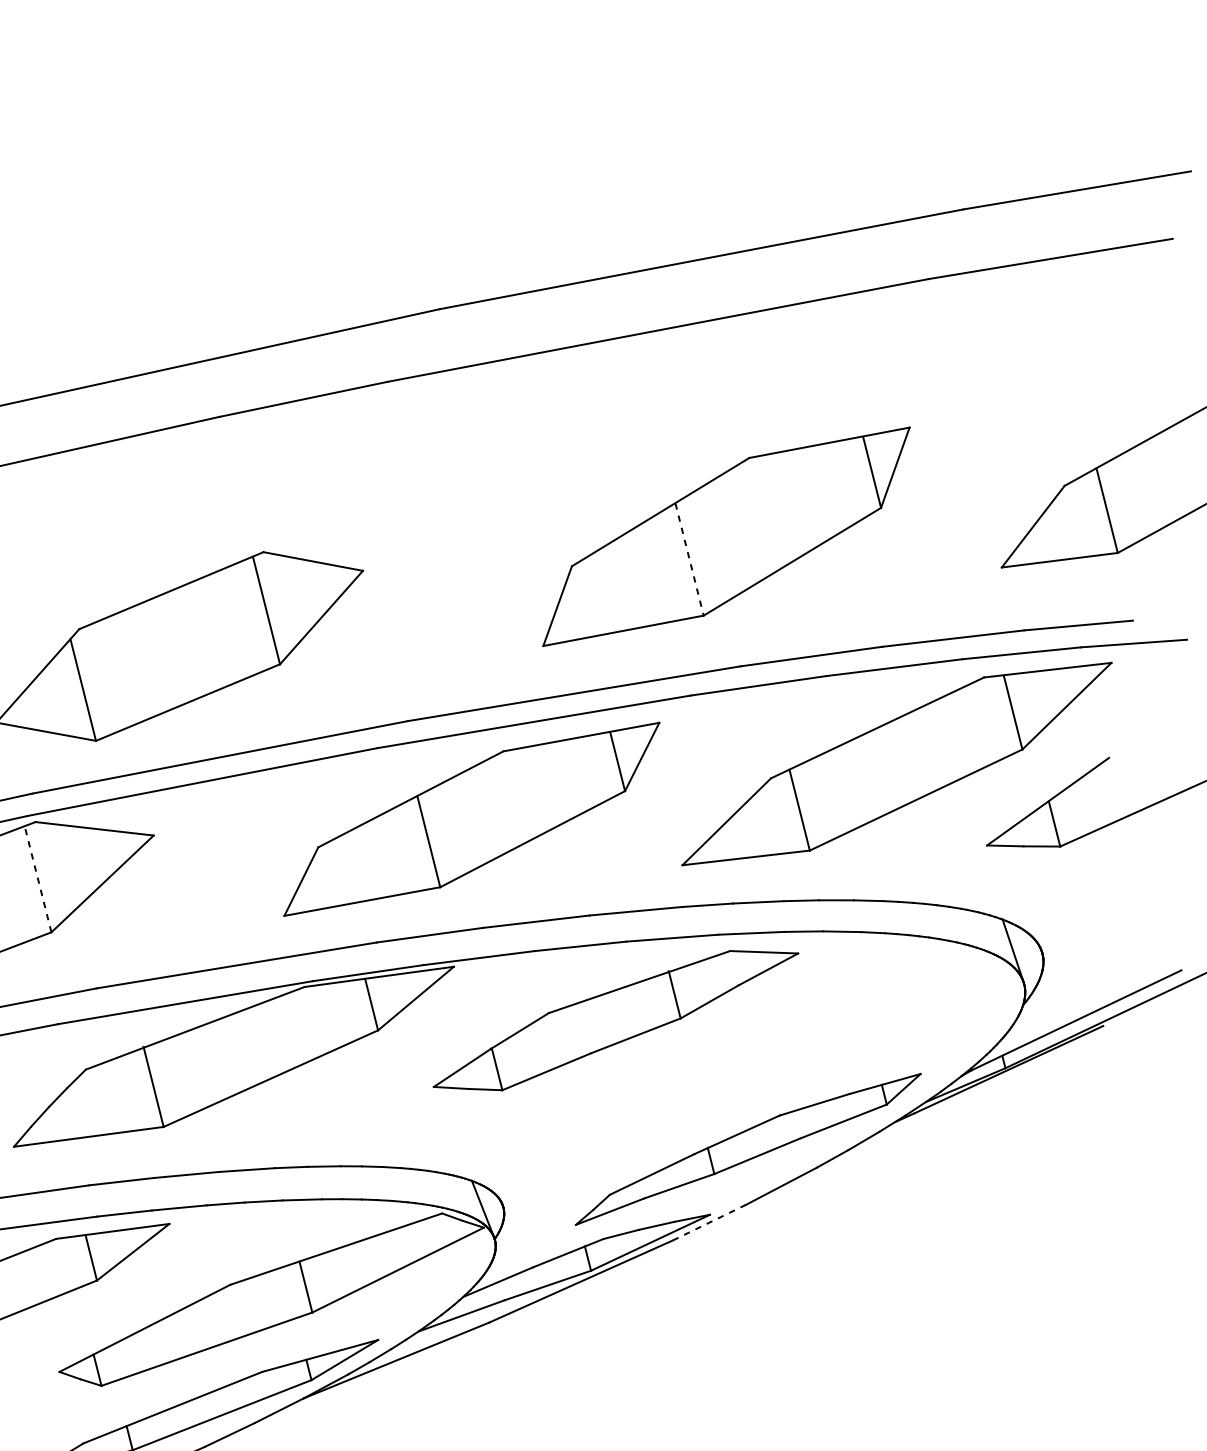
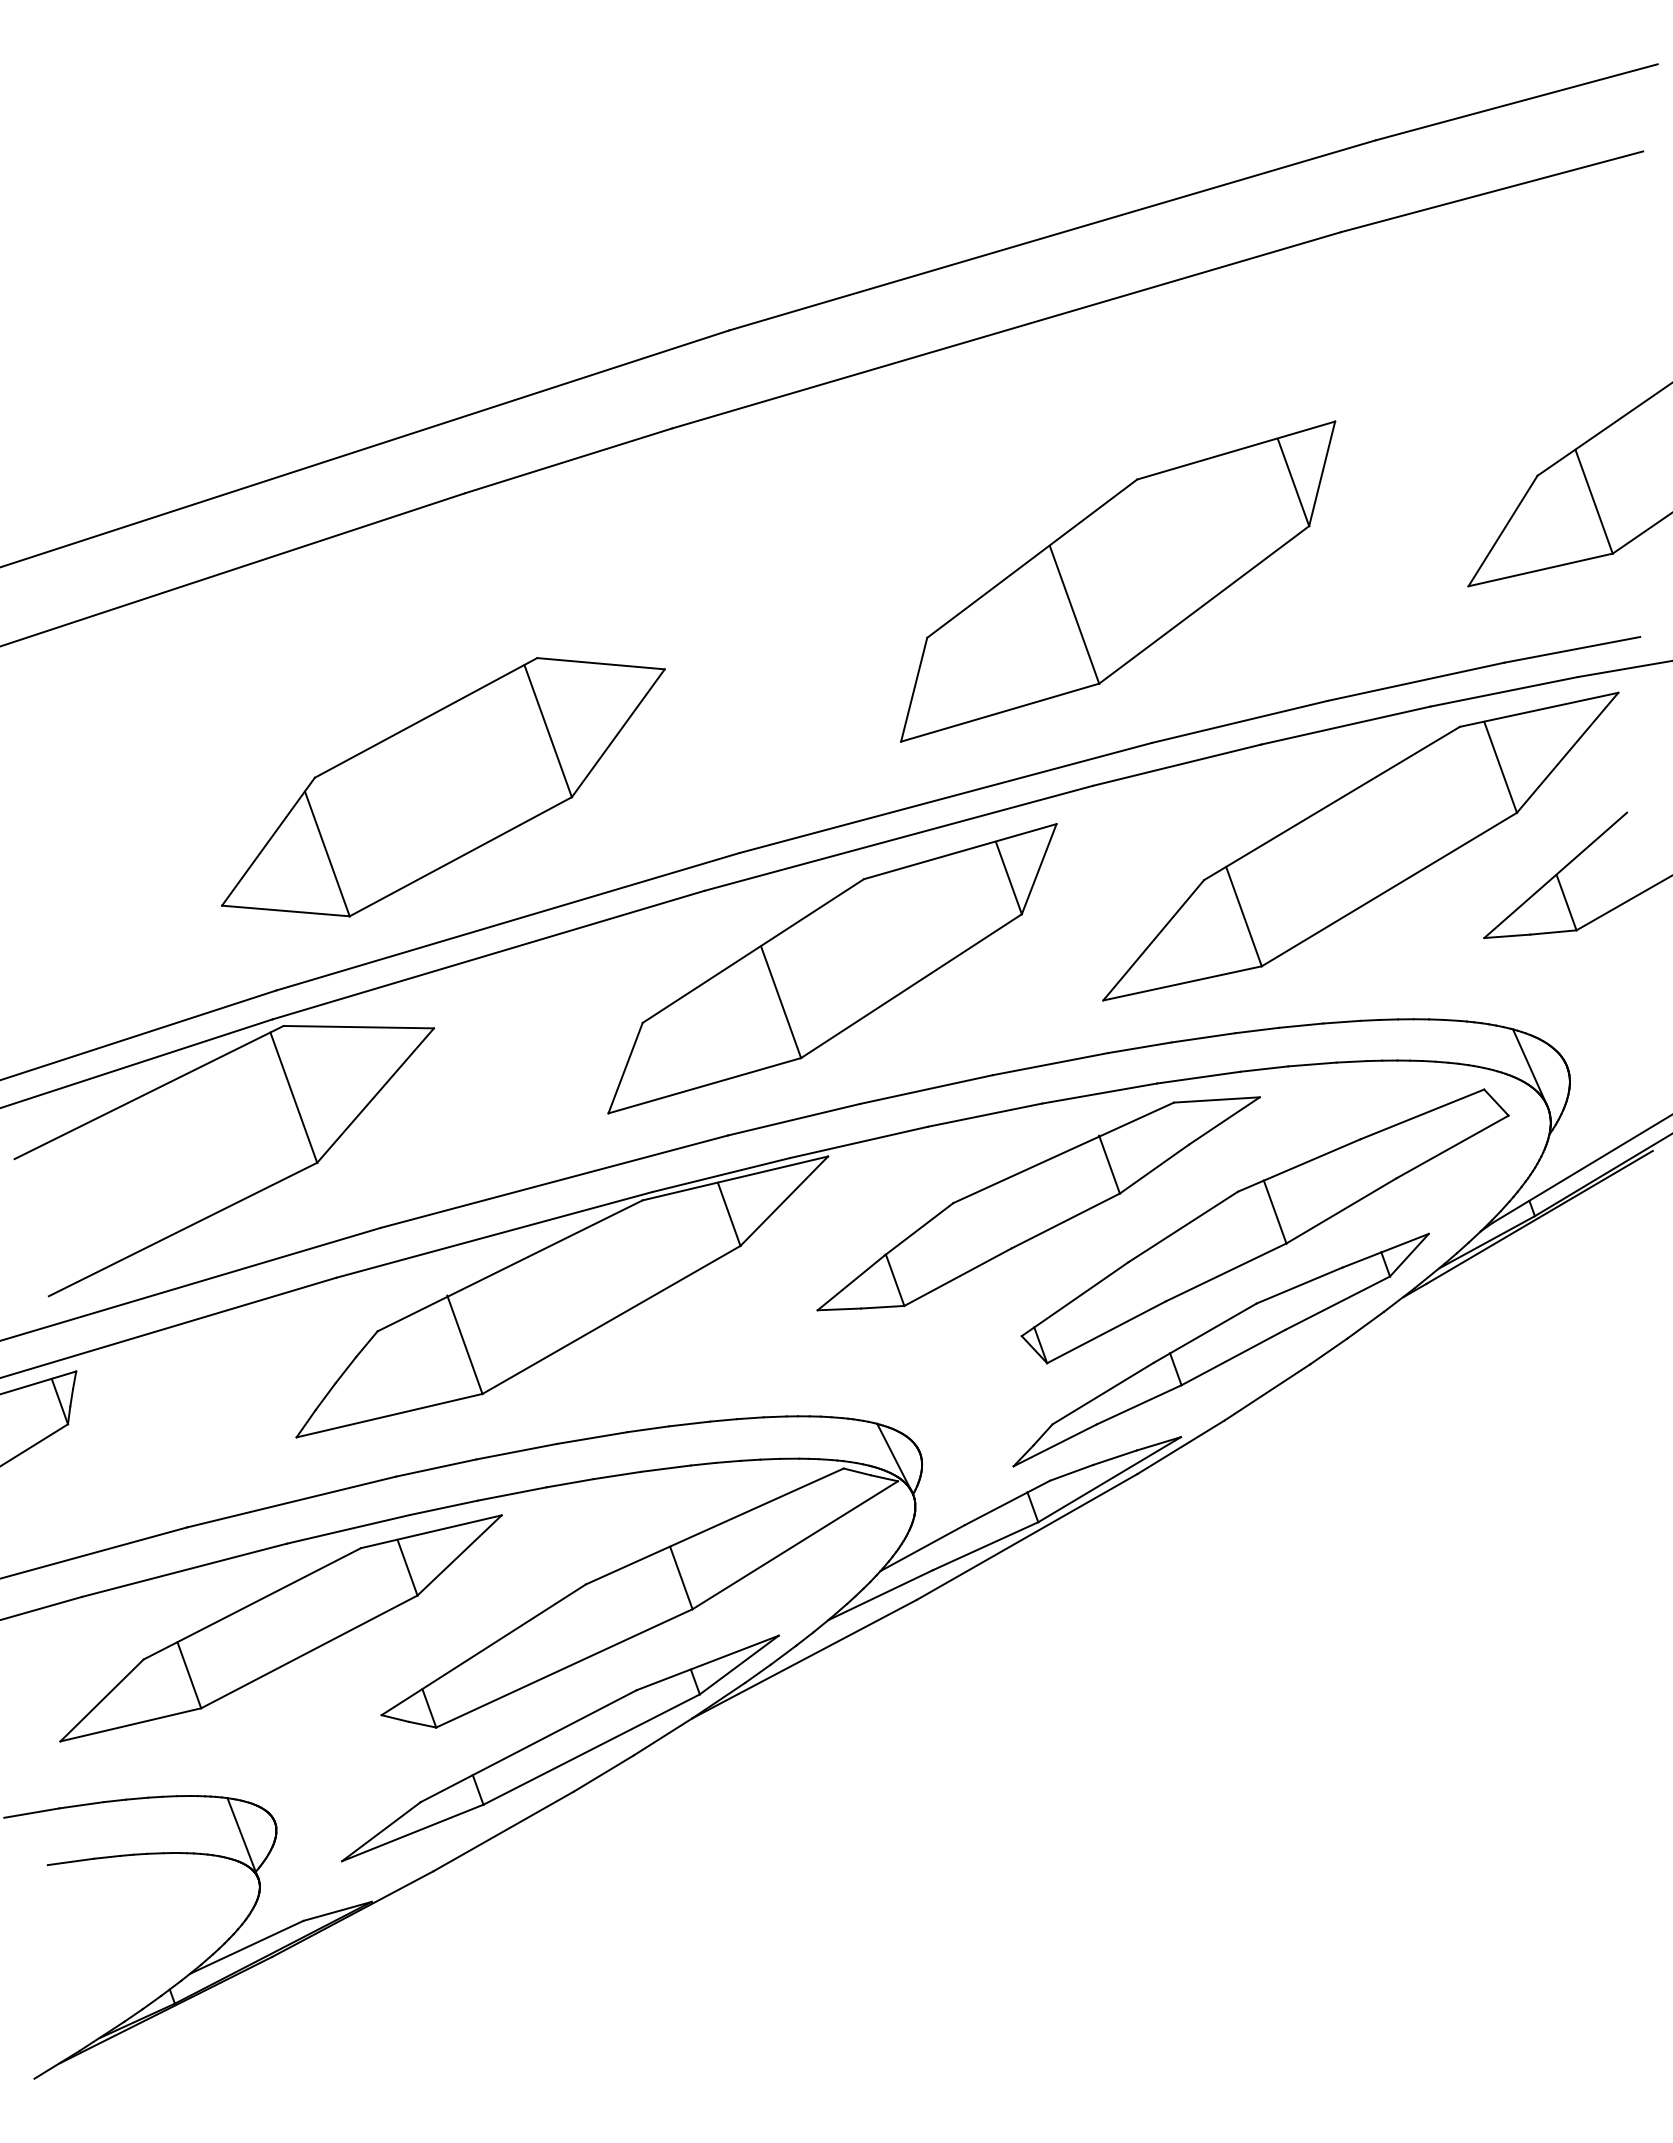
line: (689, 560) -> (1074, 615), dashed -> solid
line: (37, 879) -> (293, 1097), dashed -> solid
part: (791, 1055) -> (1264, 1226), added
line: (709, 1222) -> (1181, 1446), dashed -> solid

